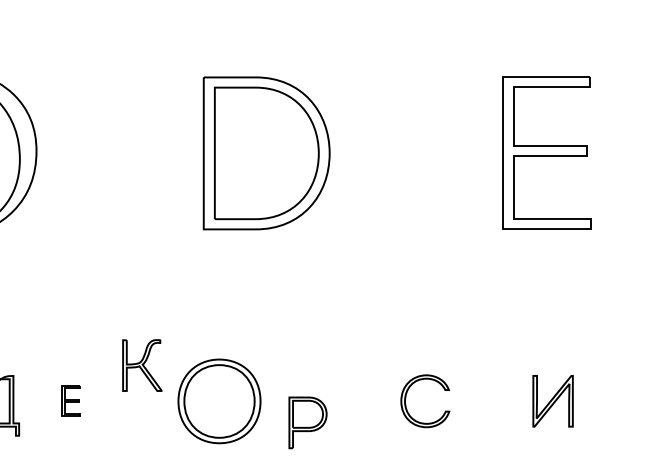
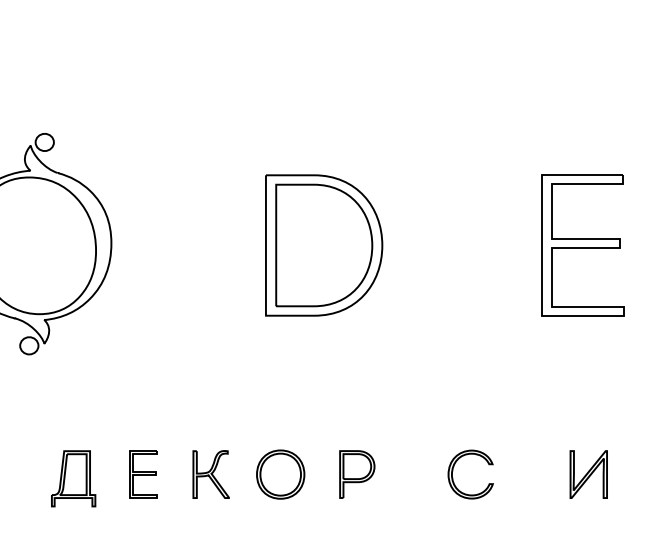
part: (141, 365) -> (210, 474), moved
part: (71, 401) -> (143, 474), size x1.67
part: (219, 401) -> (280, 474), size x0.62
part: (308, 422) -> (357, 474), moved

